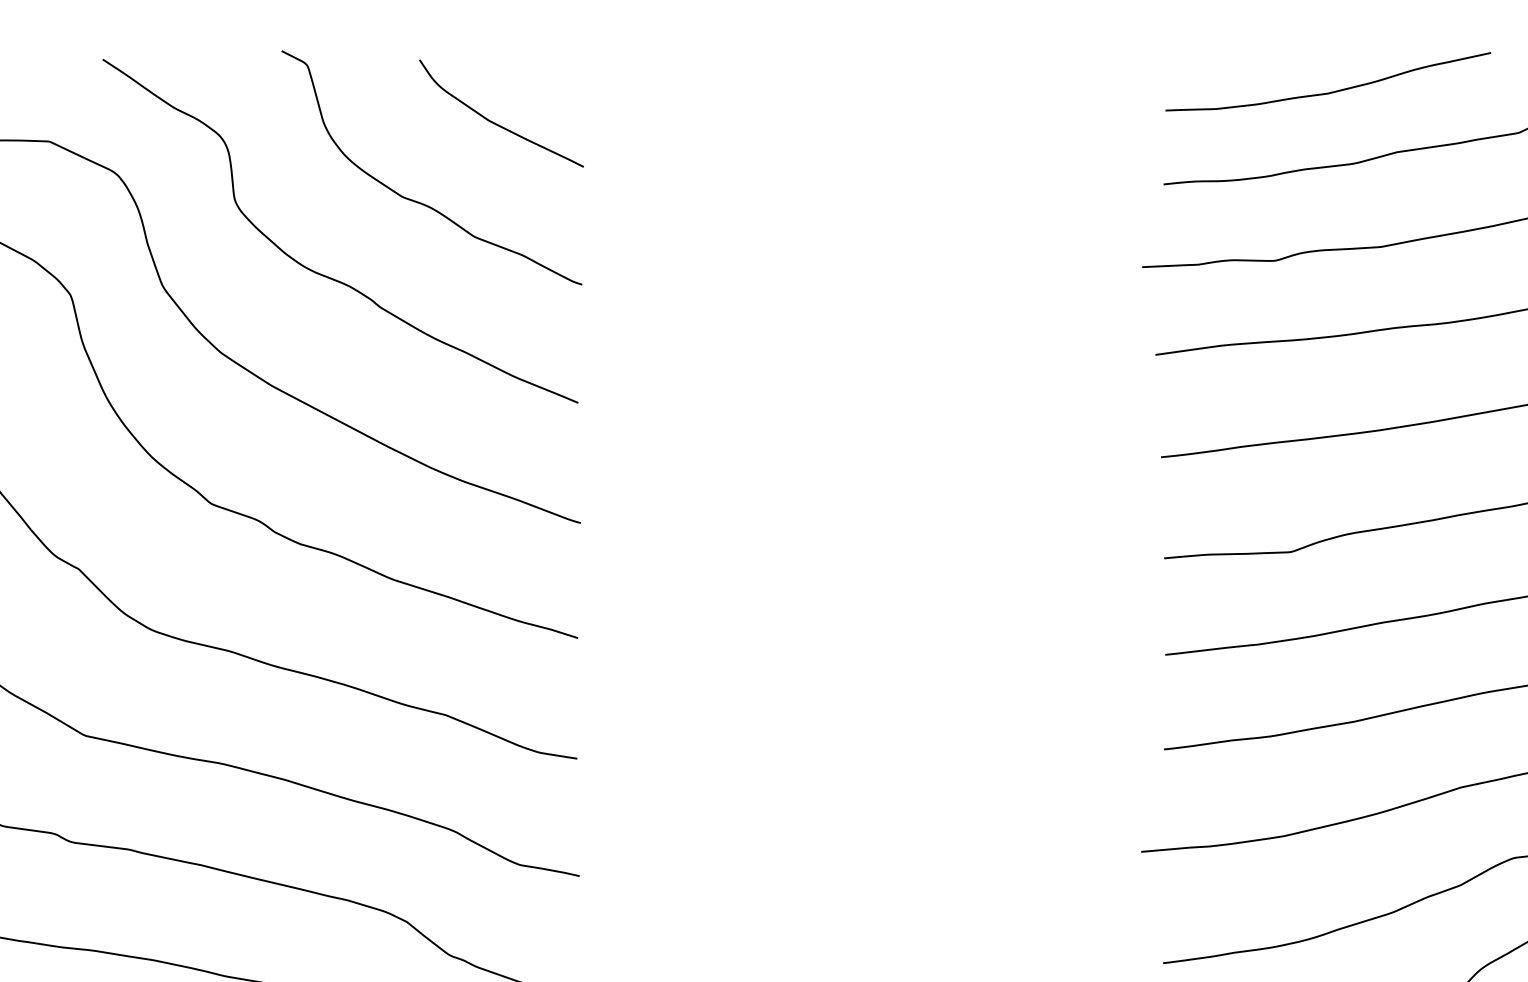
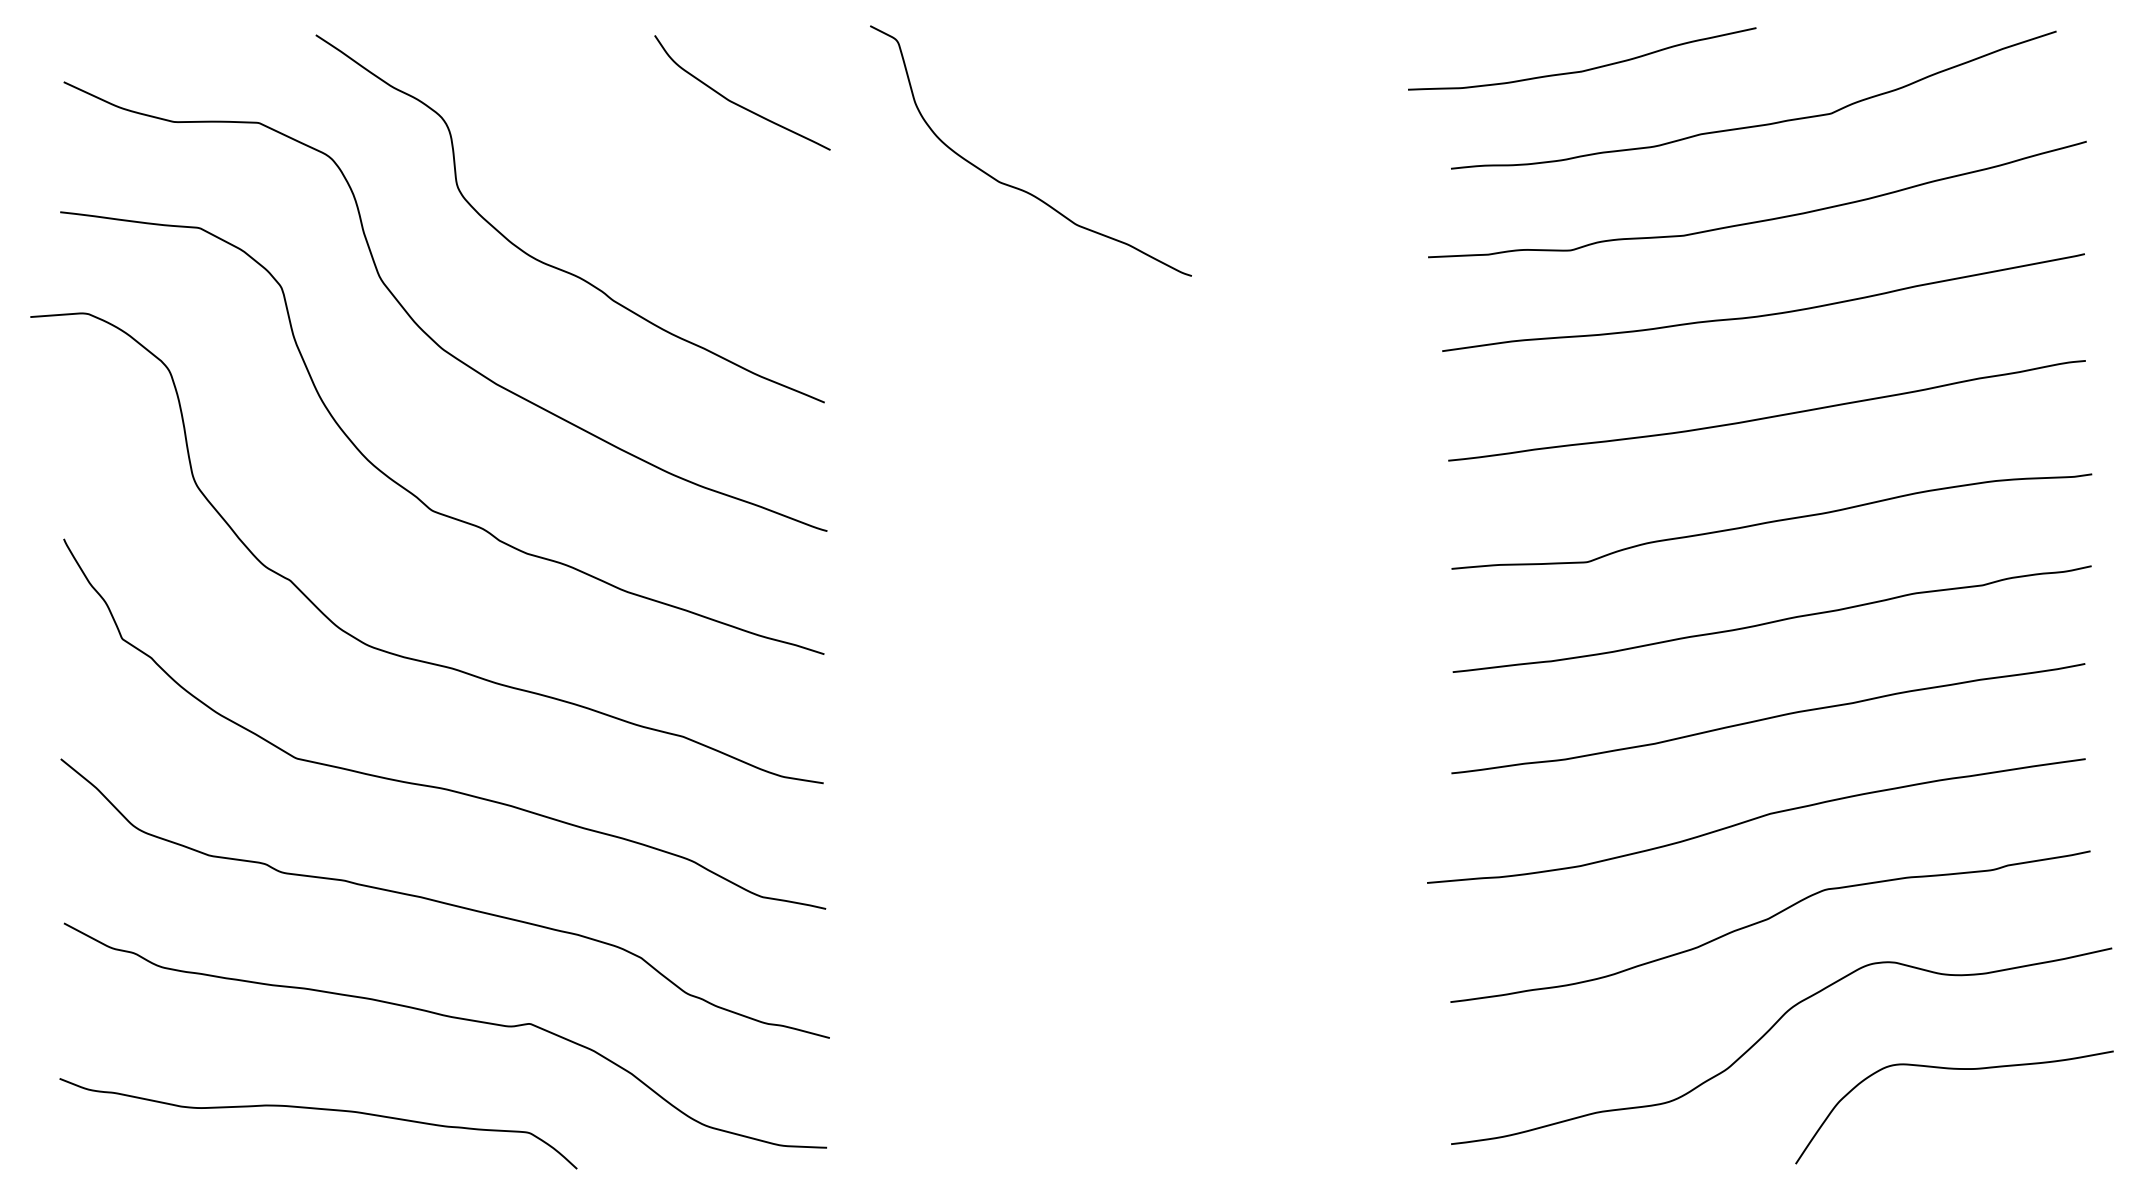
curve: (1331, 91) -> (1585, 69), moved
curve: (417, 200) -> (1015, 186), moved

